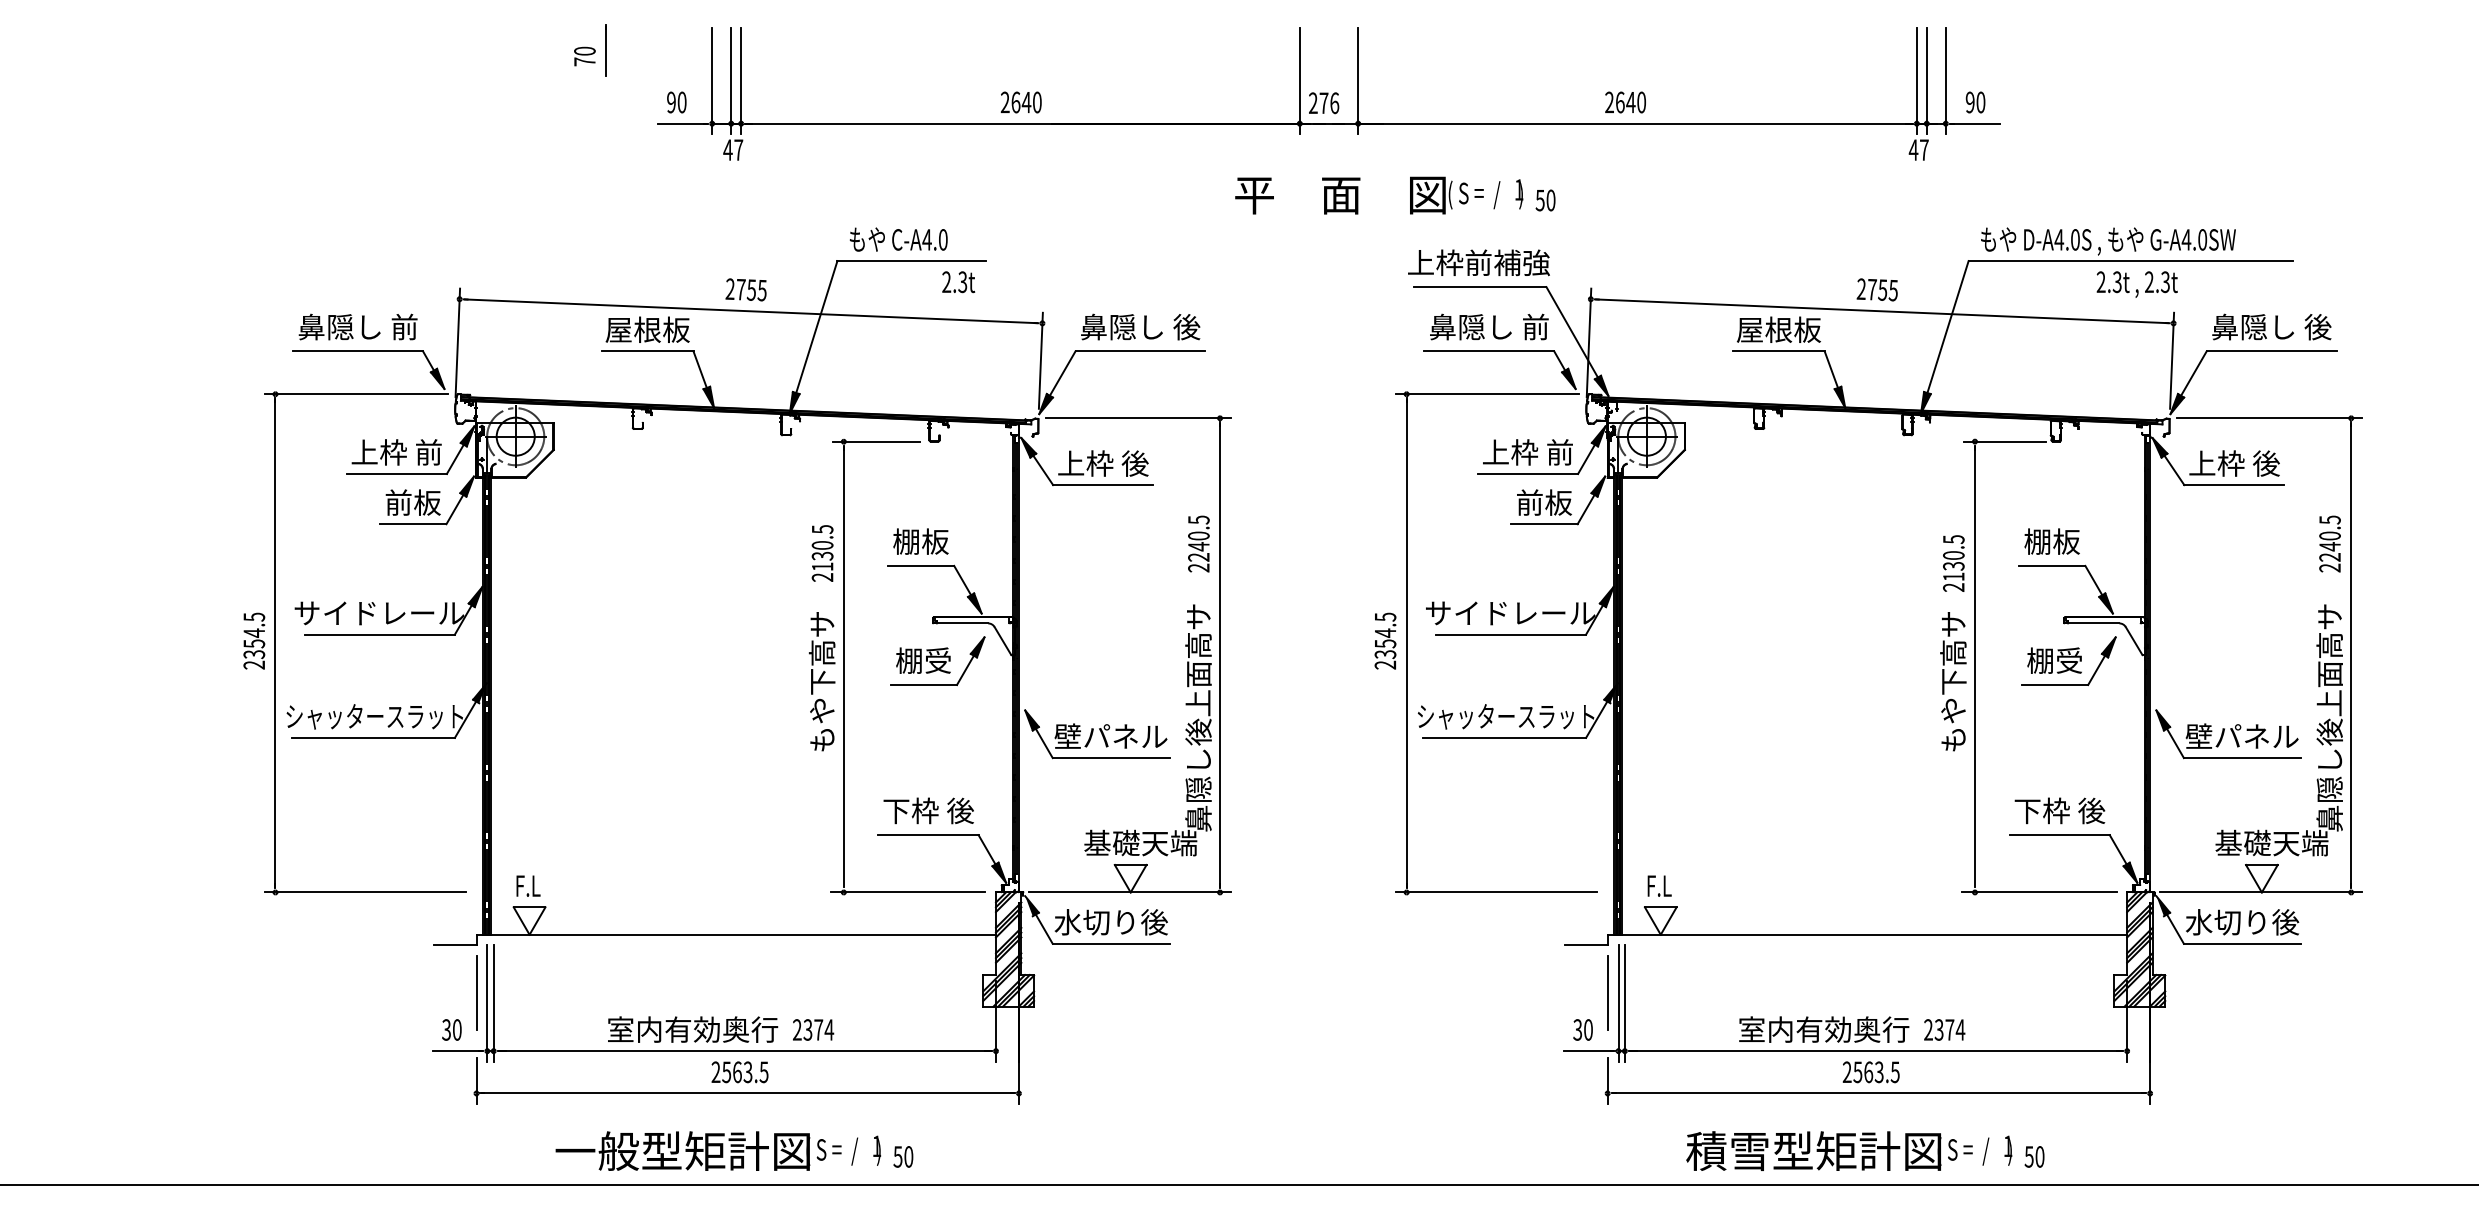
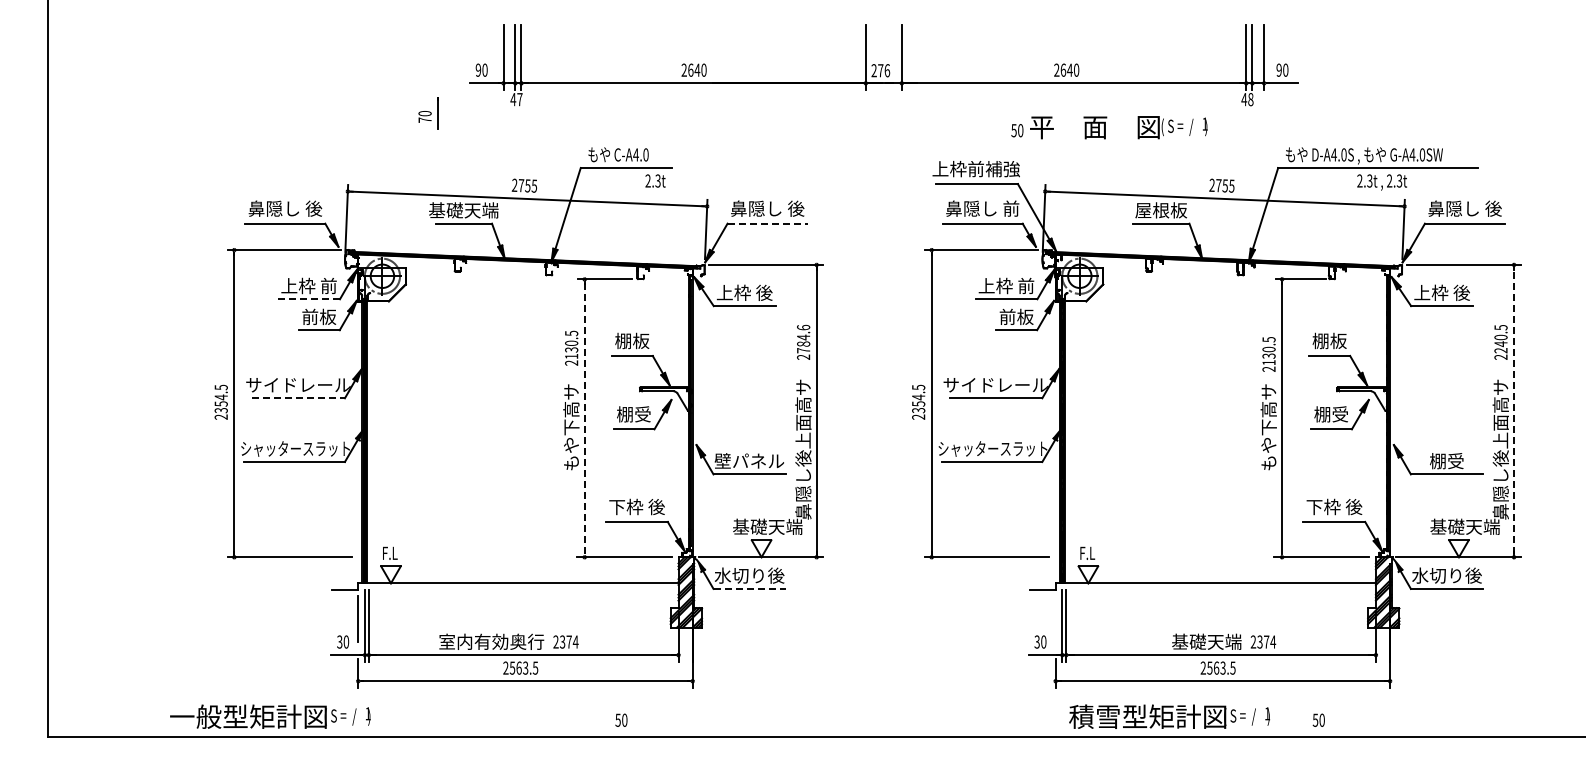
part: (590, 51) -> (428, 113), moved
text: (1923, 149) -> (1250, 99), 47 -> 48
text: (1378, 195) -> (1118, 127), moved
text: (403, 326) -> (313, 208), 鼻隠し 前 -> 鼻隠し 後
text: (647, 329) -> (463, 210), 屋根板 -> 基礎天端
line: (1141, 351) -> (768, 223), solid -> dashed
line: (397, 474) -> (309, 299), solid -> dashed
text: (1198, 537) -> (803, 338), 2240.5 -> 2784.6
line: (381, 634) -> (299, 398), solid -> dashed
line: (2351, 656) -> (1514, 411), solid -> dashed
line: (843, 667) -> (584, 418), solid -> dashed
text: (2241, 737) -> (1446, 461), 壁パネル -> 棚受
line: (1112, 943) -> (750, 588), solid -> dashed
line: (1607, 993) -> (1055, 619), removed
text: (1823, 1029) -> (1188, 641), 室内有効奥行 -> 基礎天端
text: (718, 1150) -> (270, 716), moved
text: (1849, 1150) -> (1169, 716), moved

